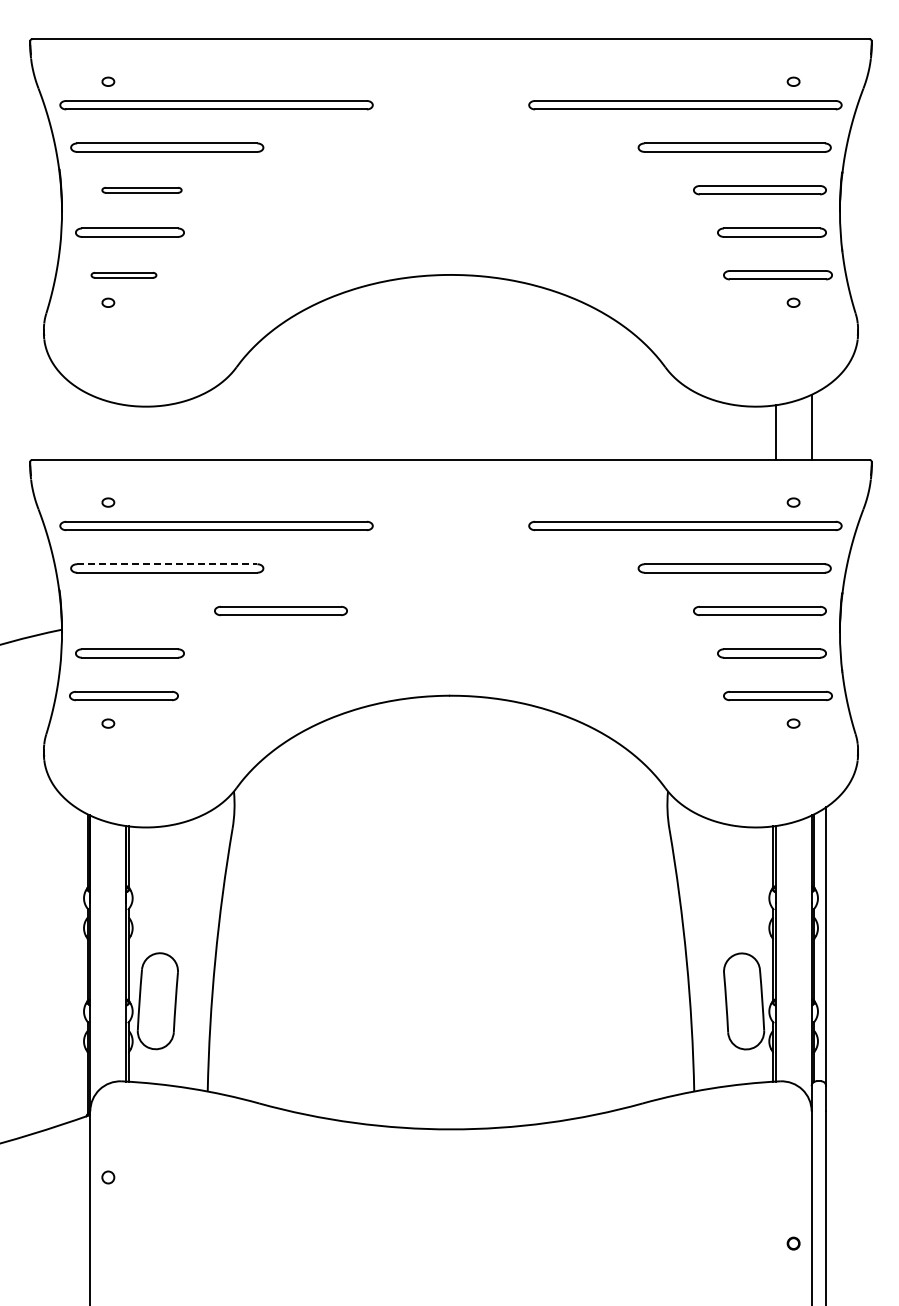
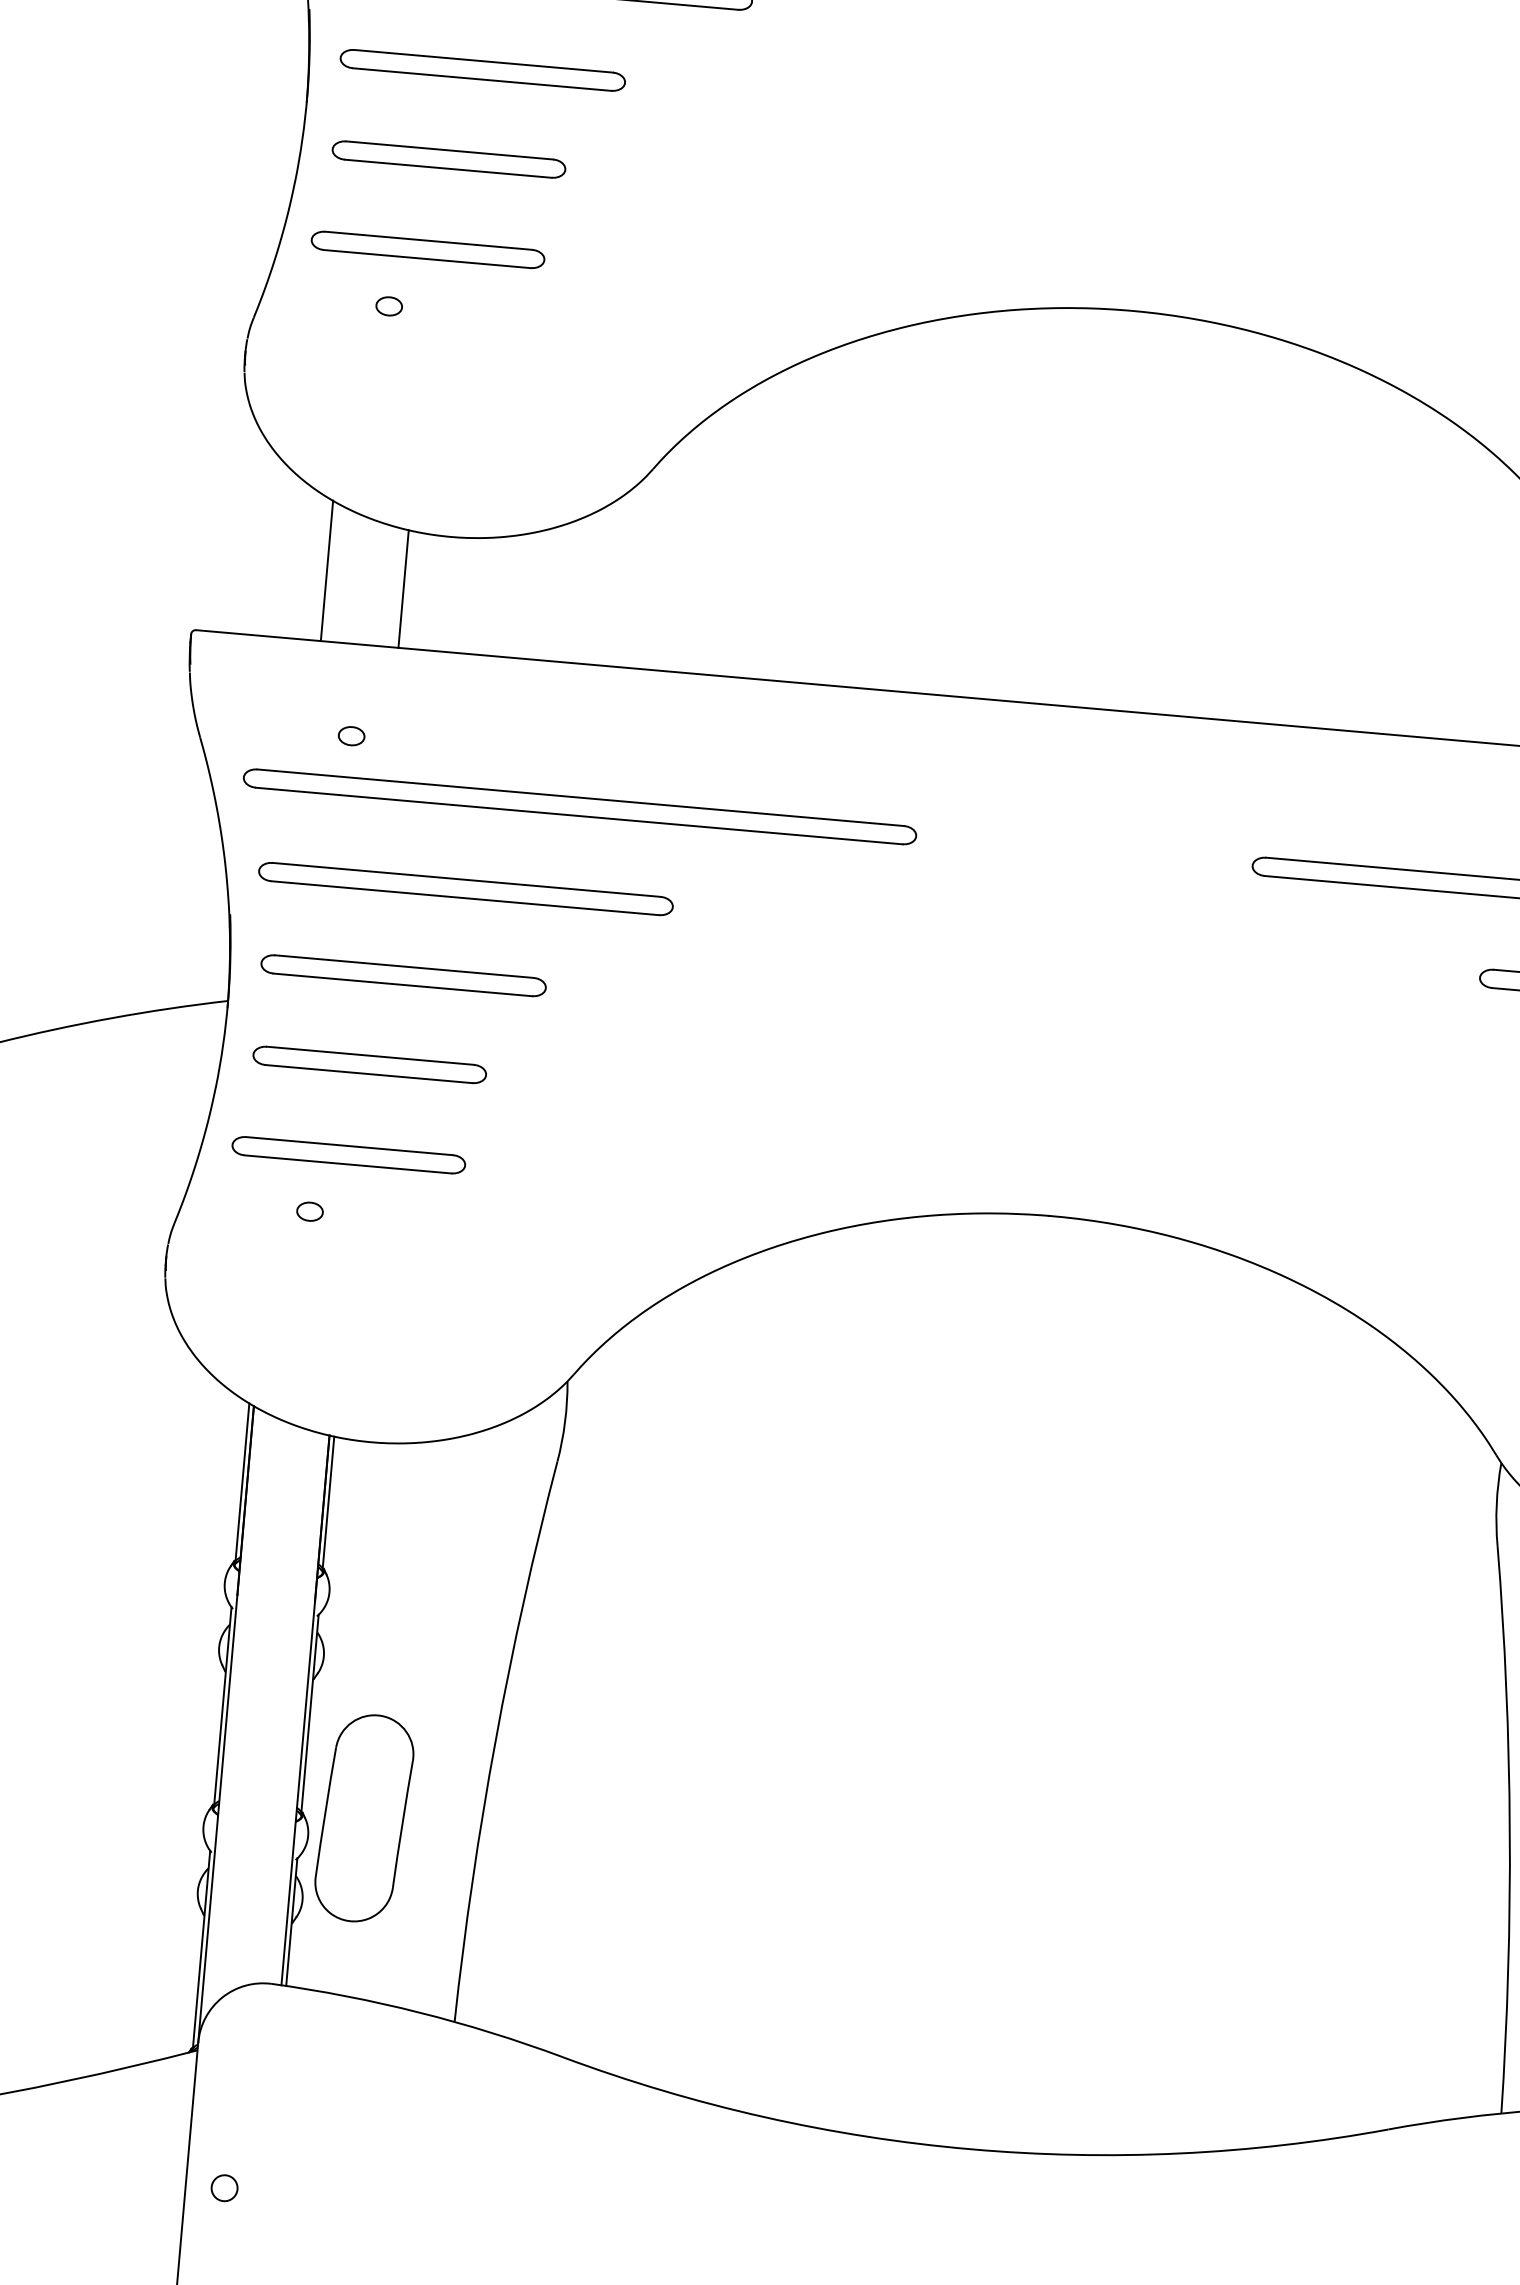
part: (141, 190) -> (481, 70), size x1.67
part: (123, 275) -> (426, 250), size x1.67
line: (90, 426) -> (327, 569), added
line: (126, 432) -> (403, 588), added
line: (167, 564) -> (467, 880), dashed -> solid
part: (280, 610) -> (402, 974), moved

